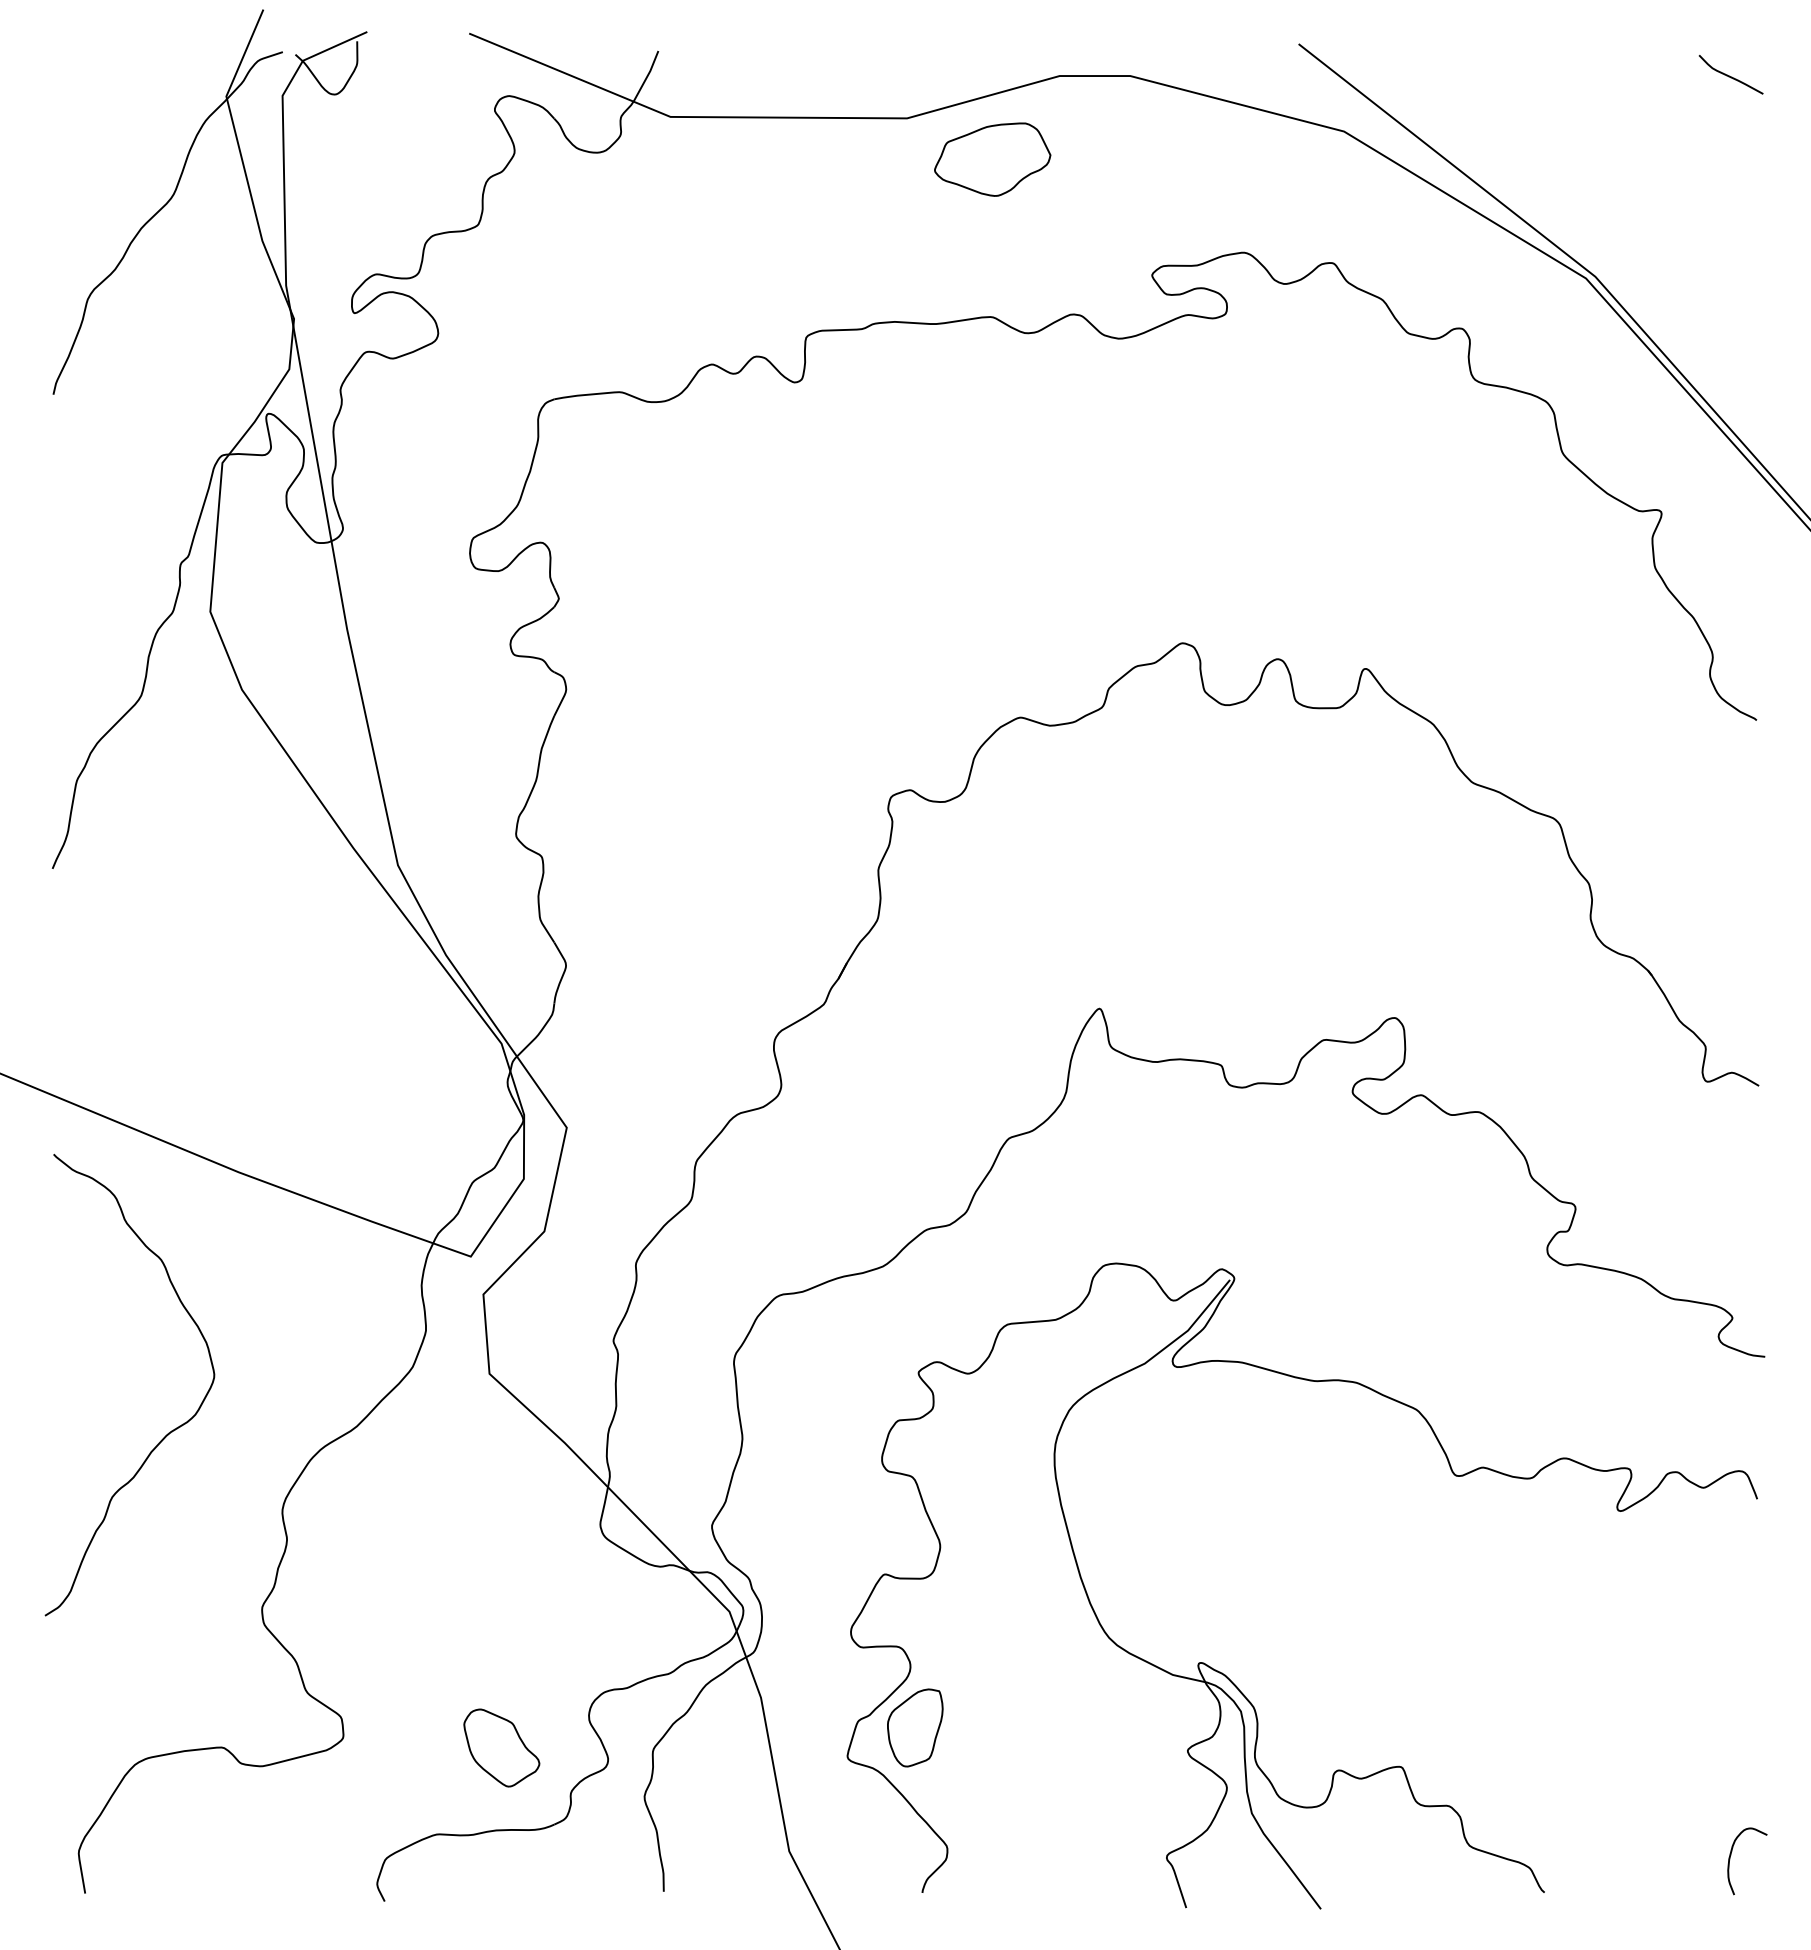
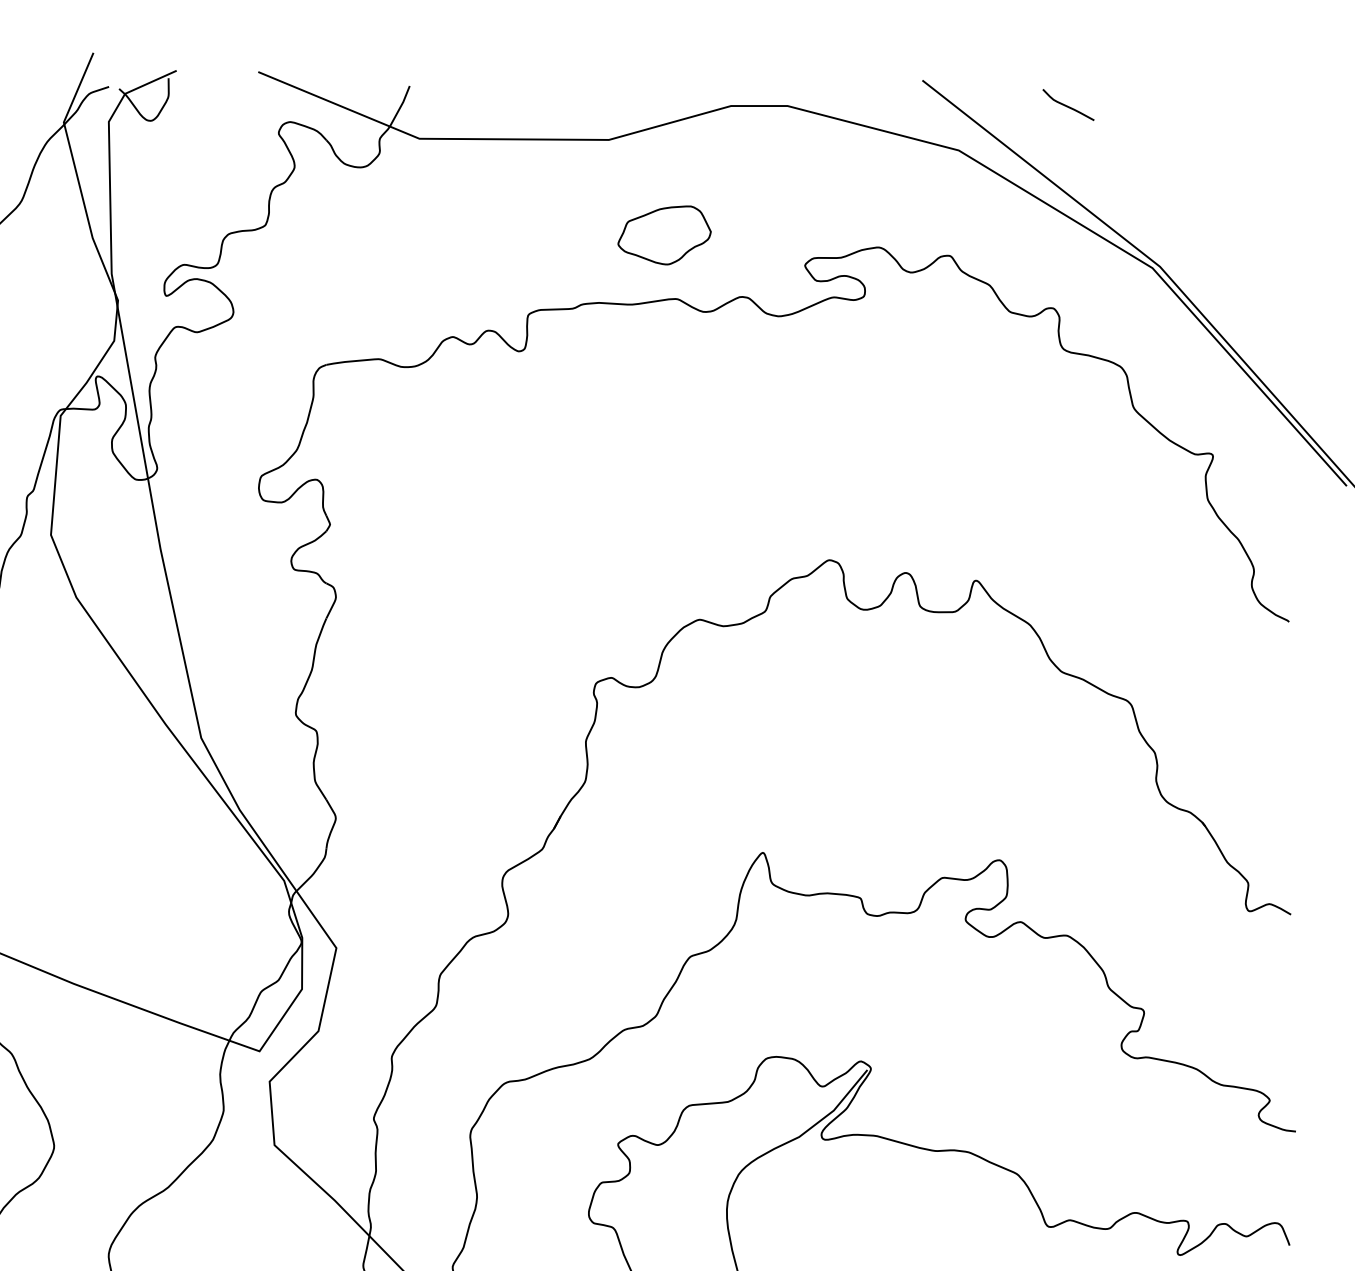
curve: (1729, 75) -> (1067, 105), moved
part: (992, 159) -> (664, 235), moved

